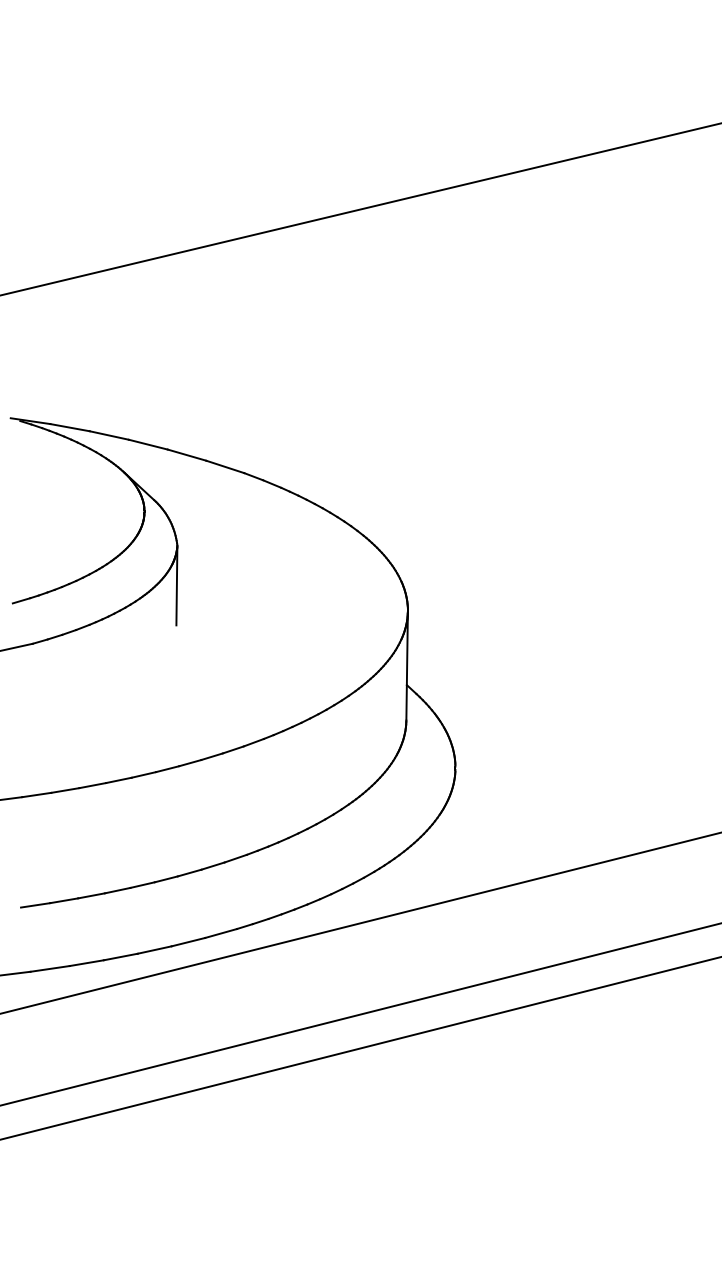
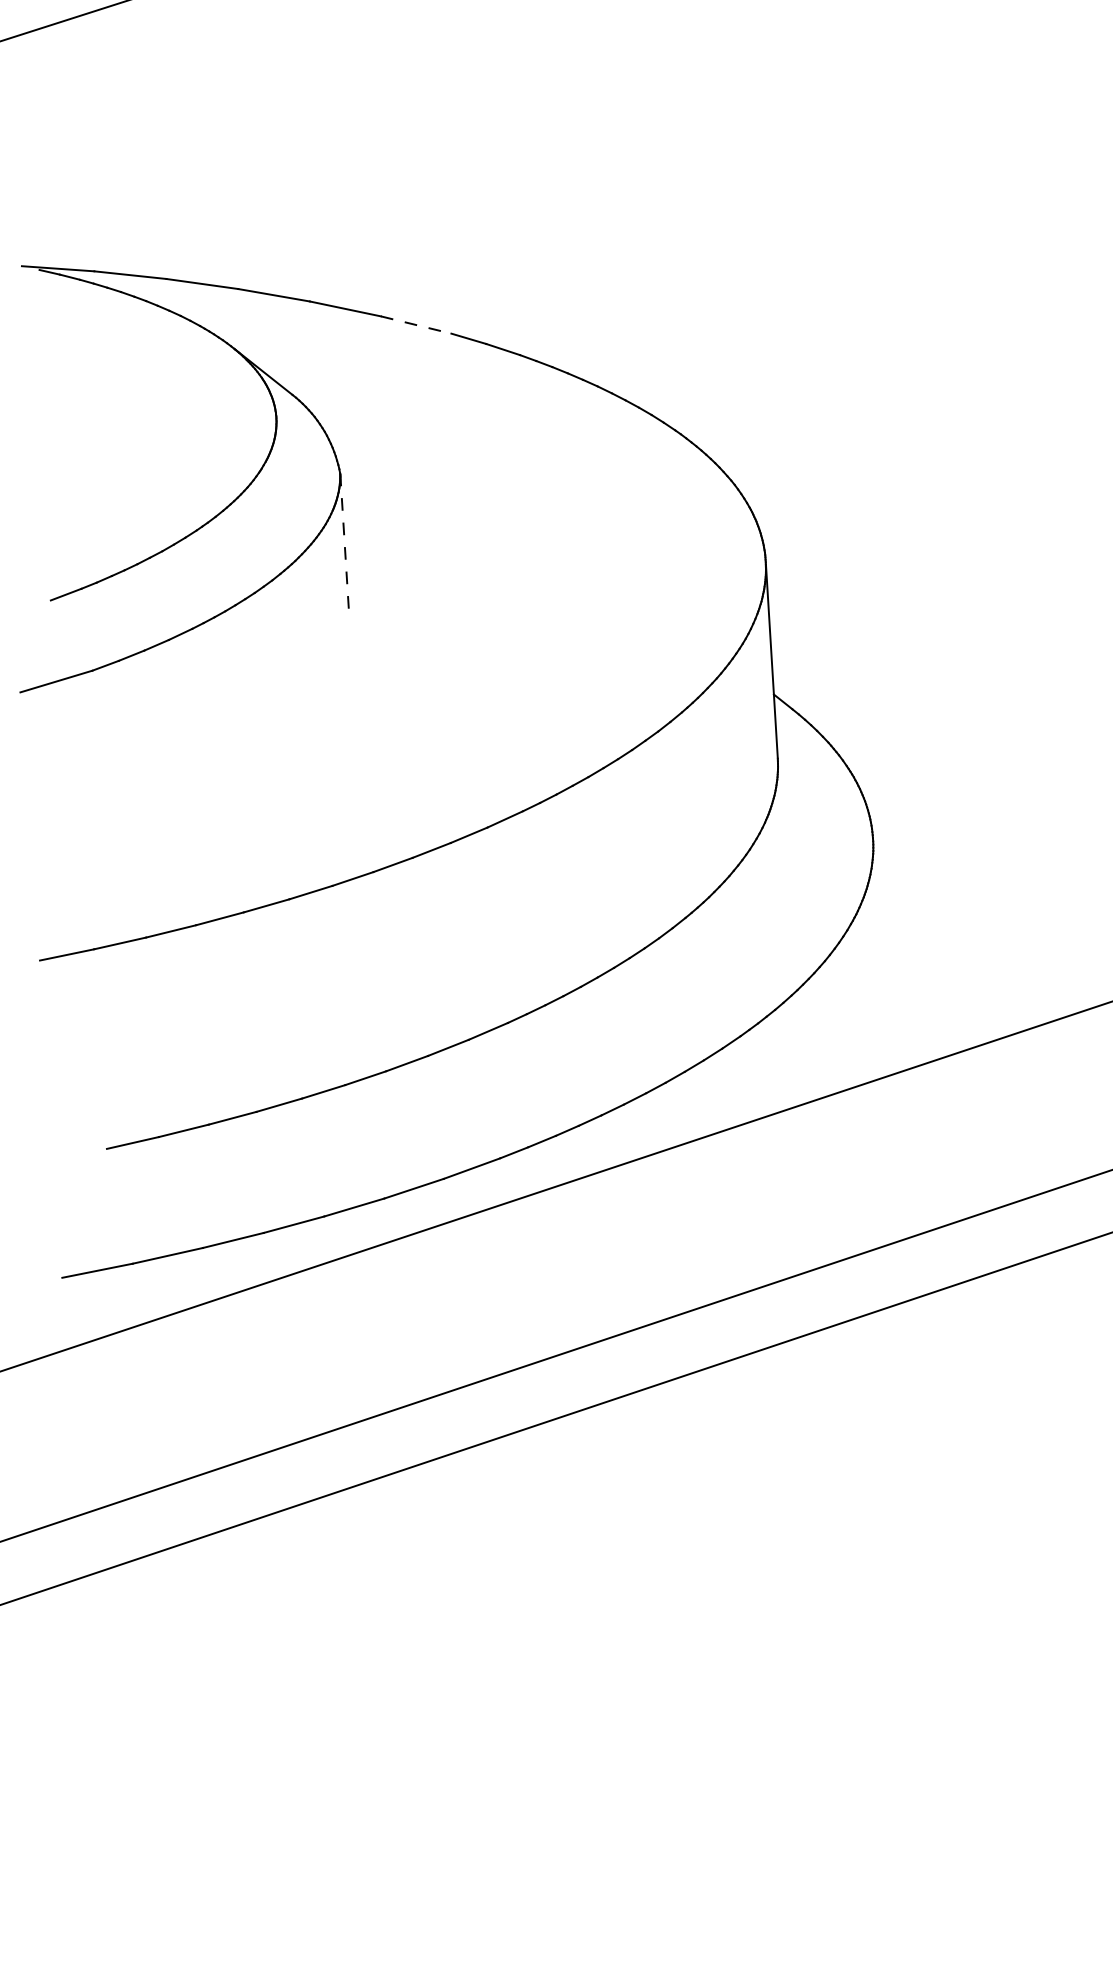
line: (225, 467) -> (416, 326), solid -> dashed
line: (176, 585) -> (344, 545), solid -> dashed

